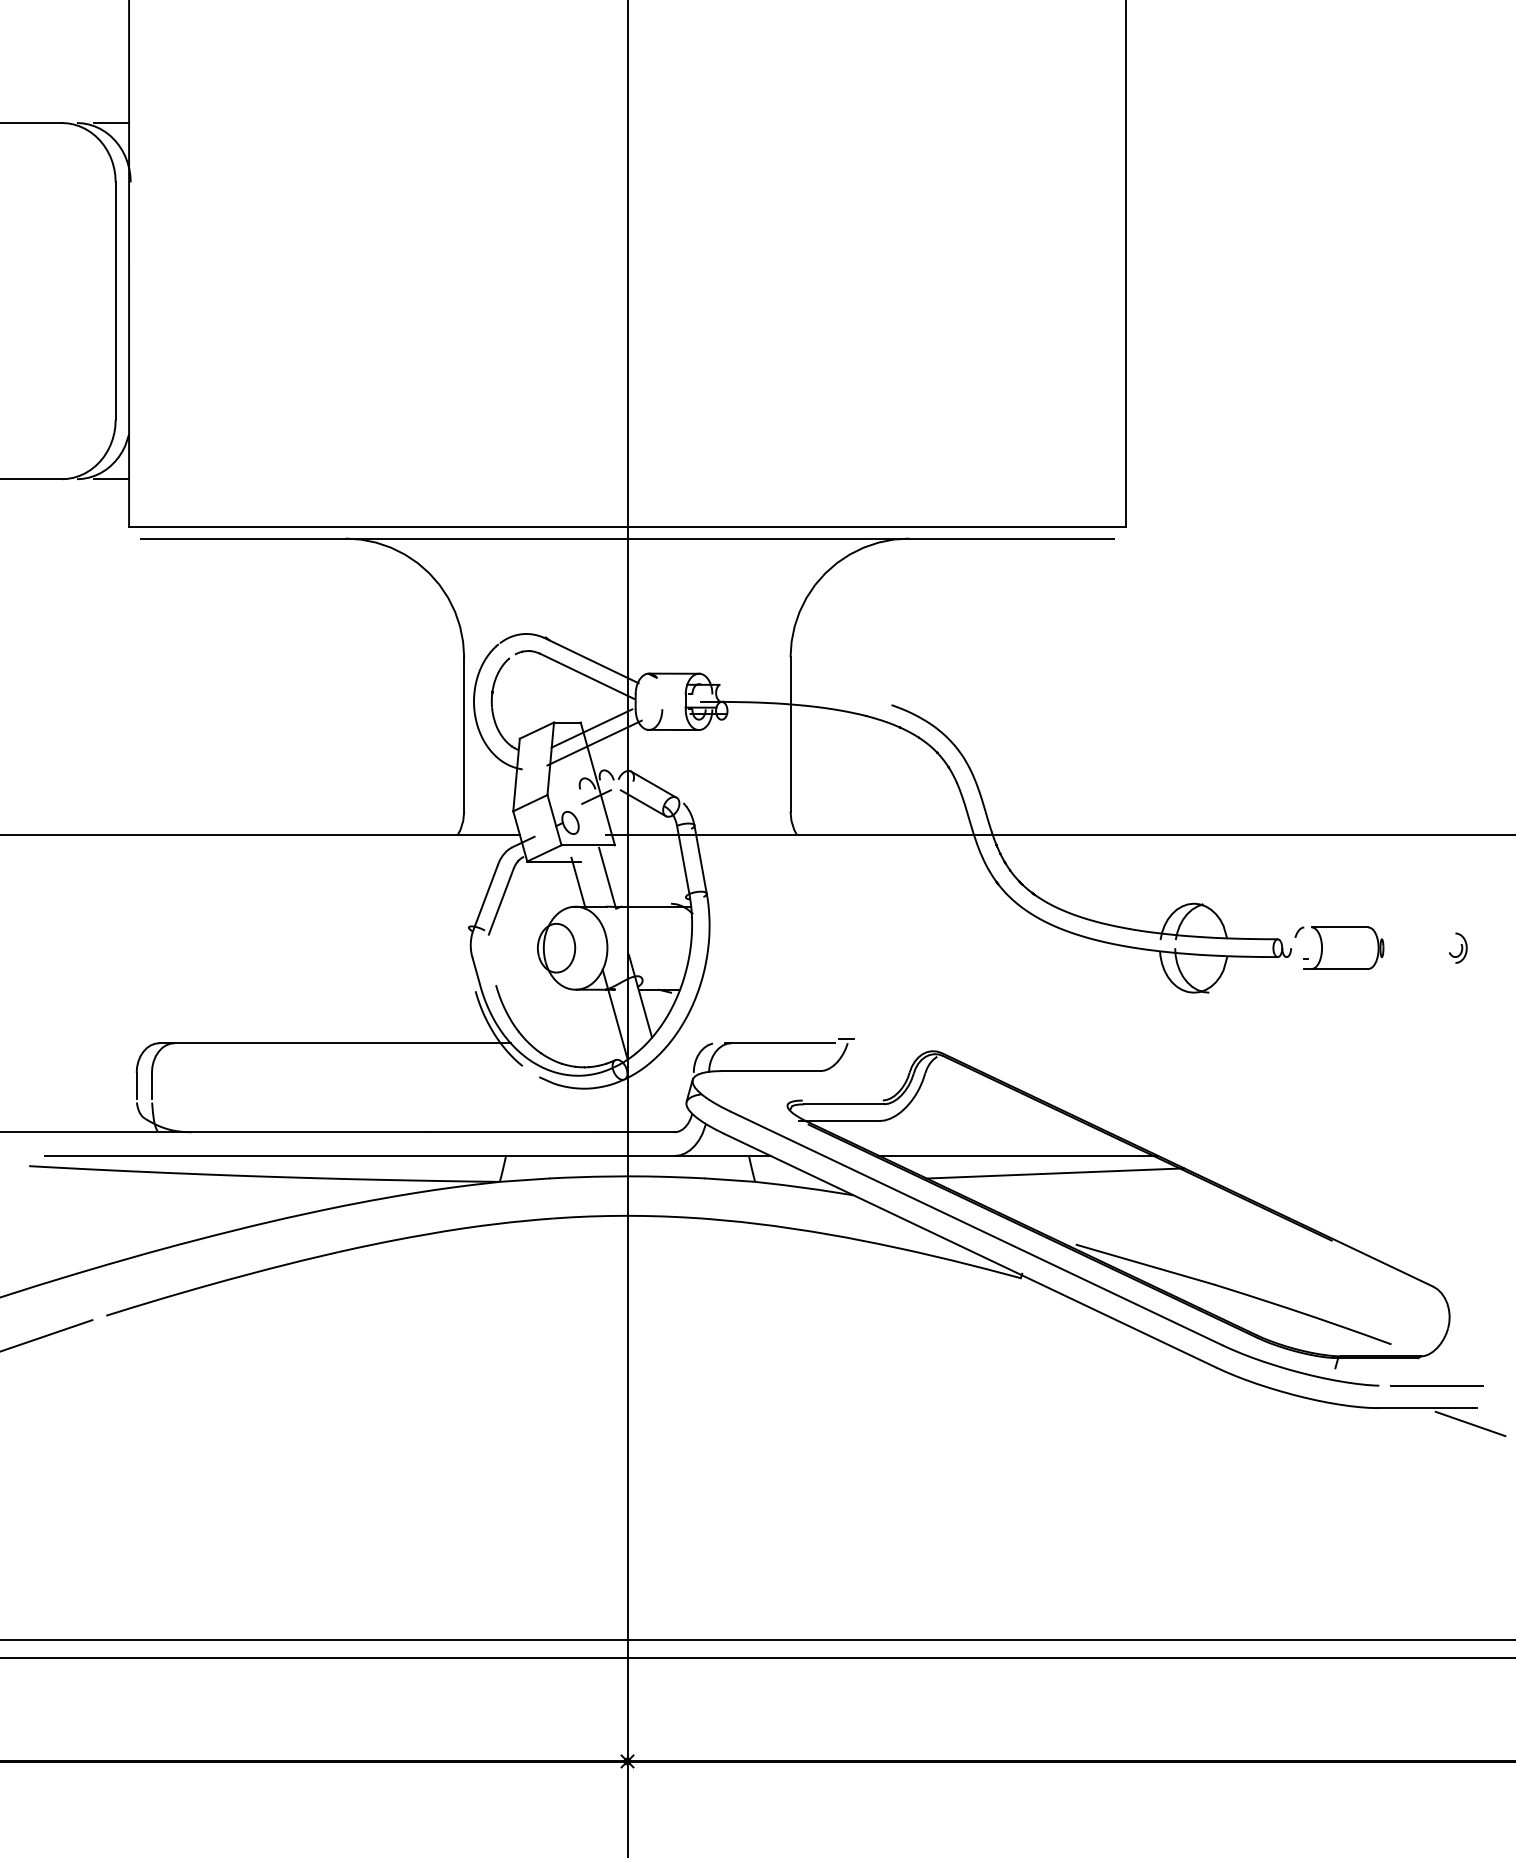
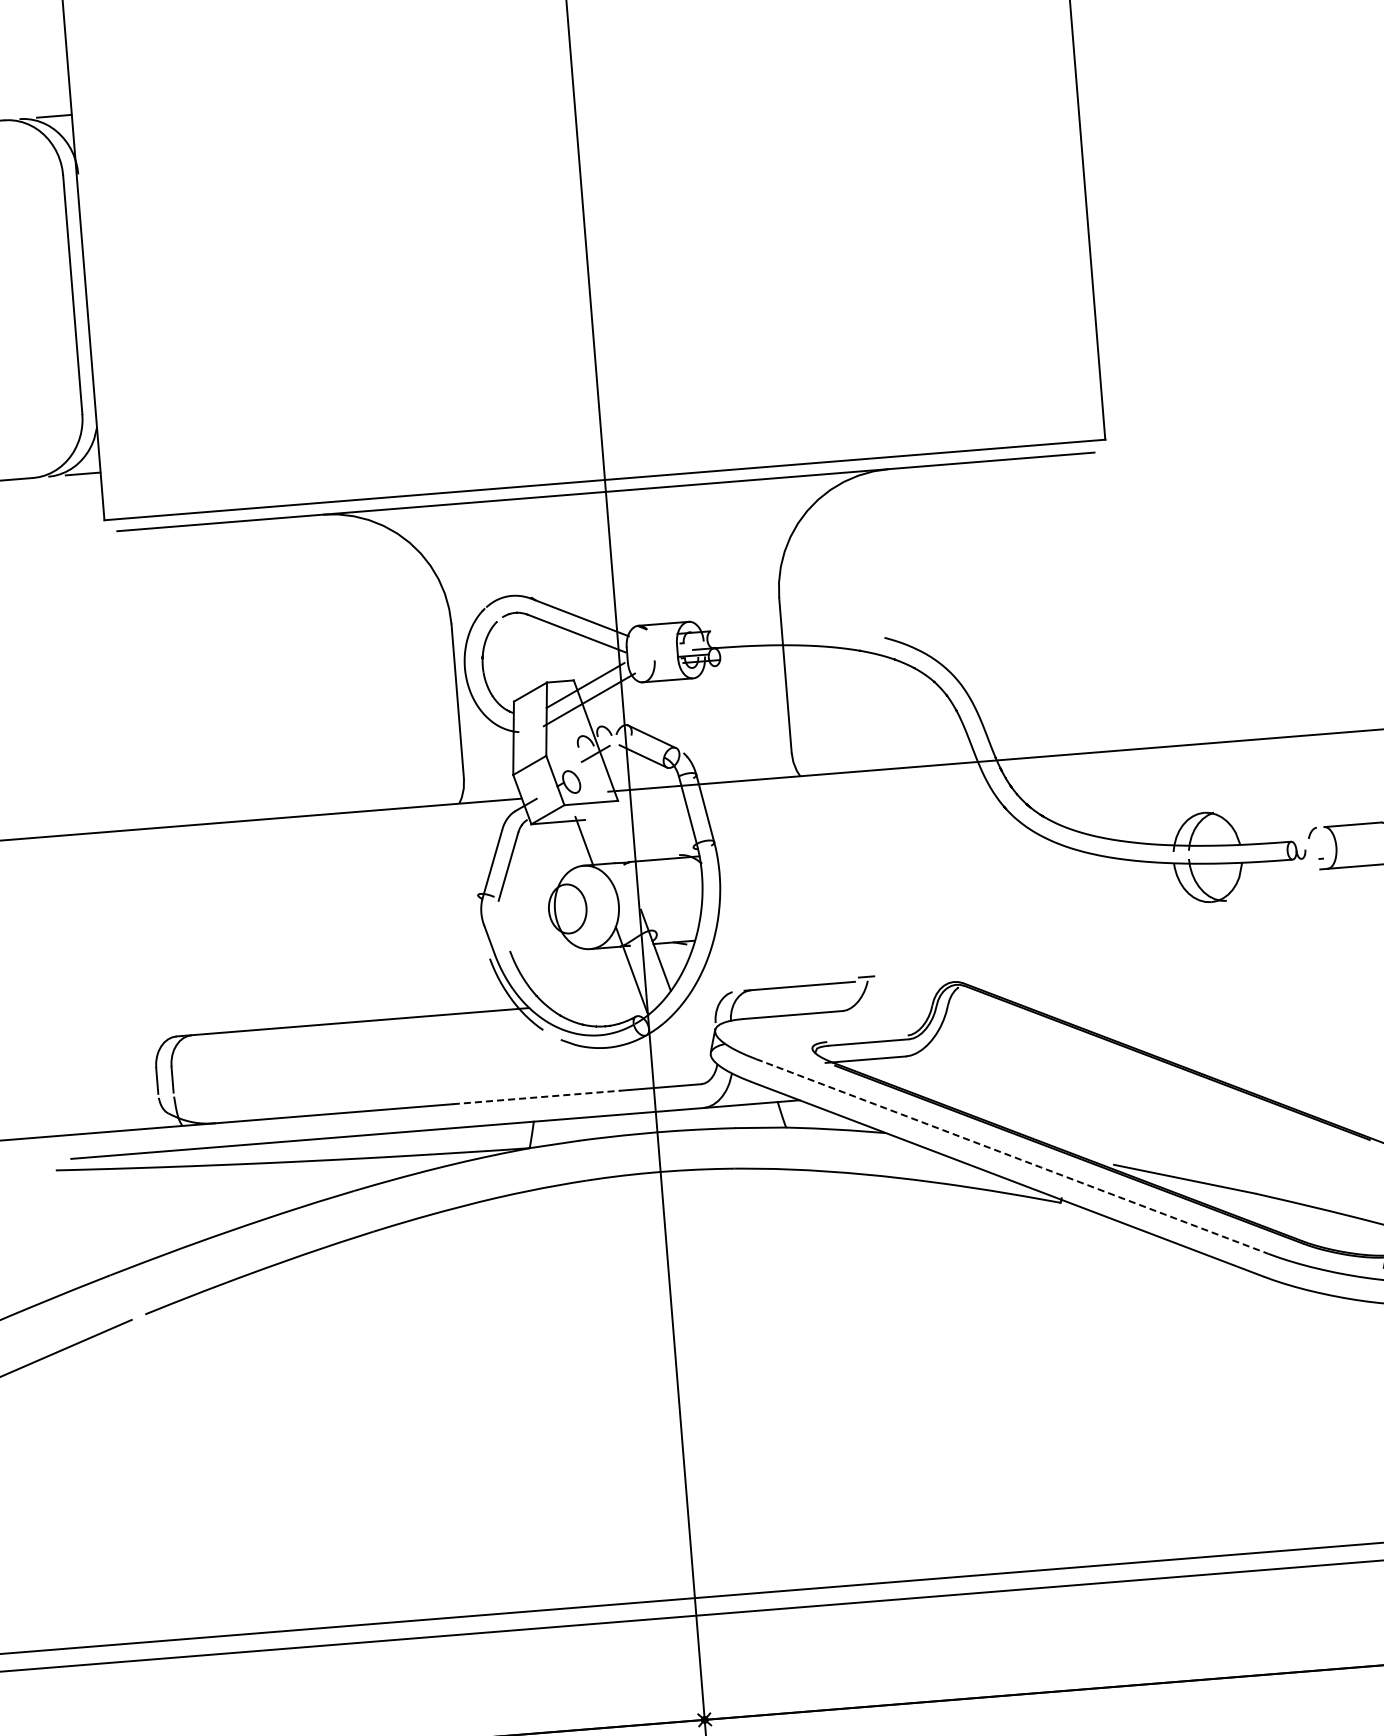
line: (607, 876) -> (613, 832), removed
line: (510, 1132) -> (536, 1097), solid -> dashed
line: (1018, 1155) -> (1048, 1079), removed
line: (1055, 1173) -> (1086, 1094), removed
line: (976, 1228) -> (1012, 1156), solid -> dashed

